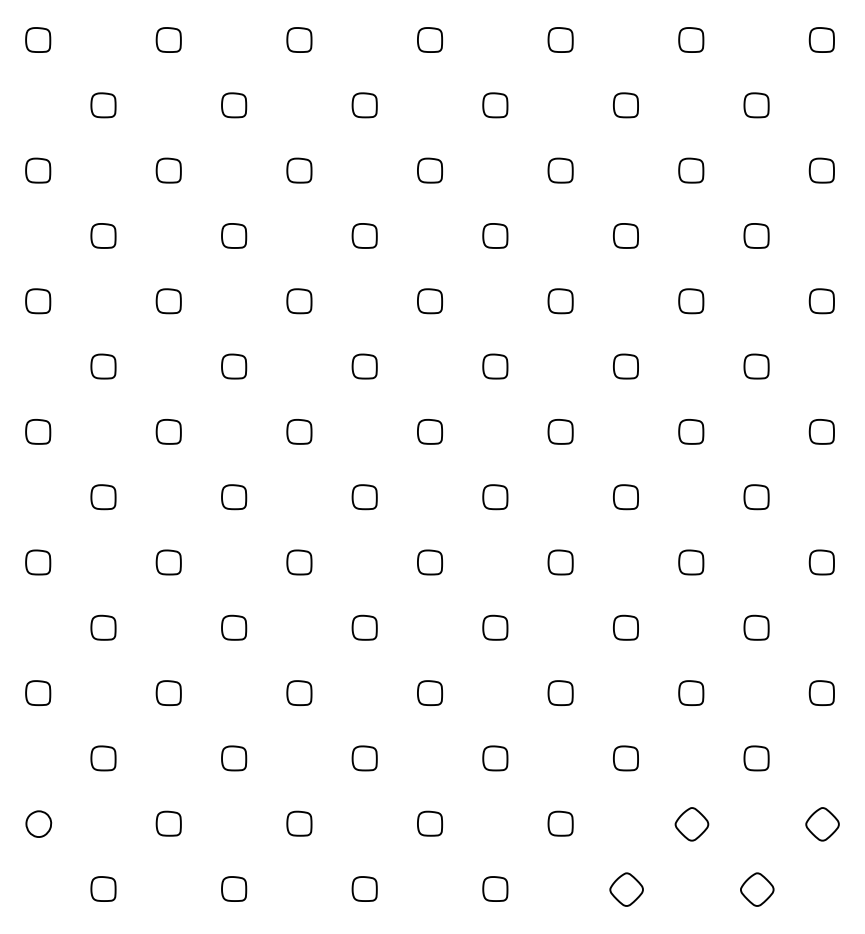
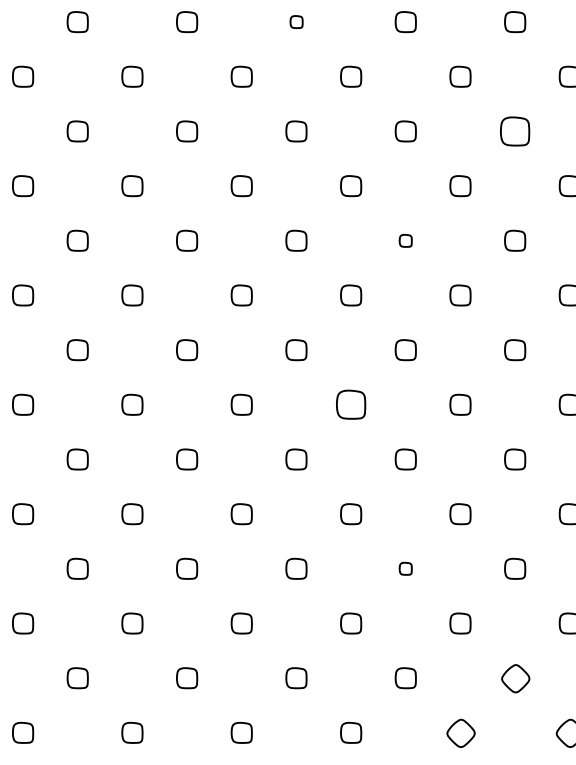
part: (430, 39) -> (296, 21), size x0.6
part: (691, 170) -> (515, 131), size x1.4
part: (560, 301) -> (405, 240), size x0.6
part: (495, 497) -> (351, 405), size x1.4
part: (560, 692) -> (405, 568), size x0.6

